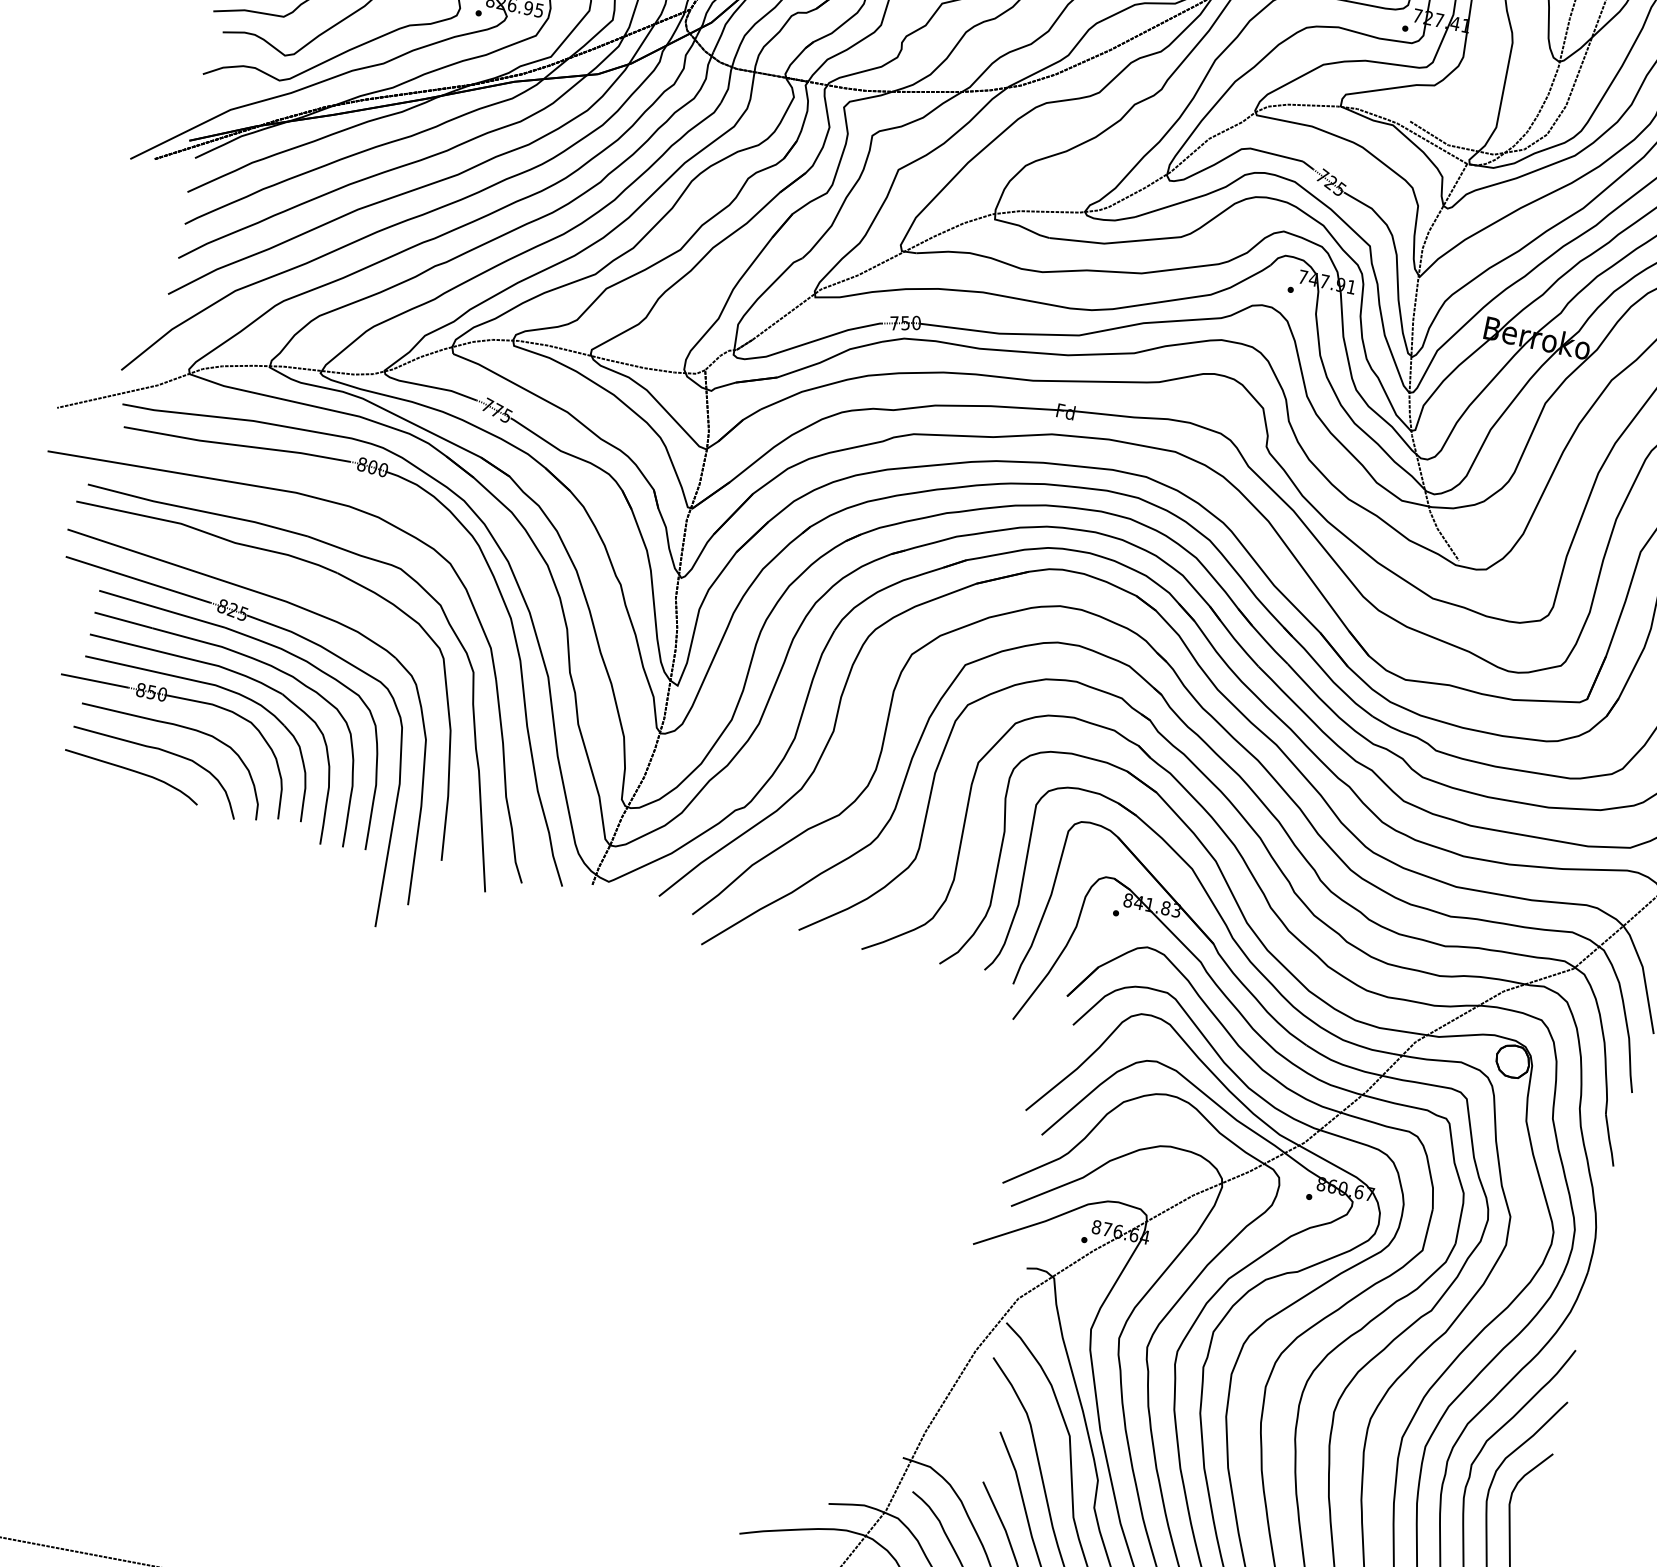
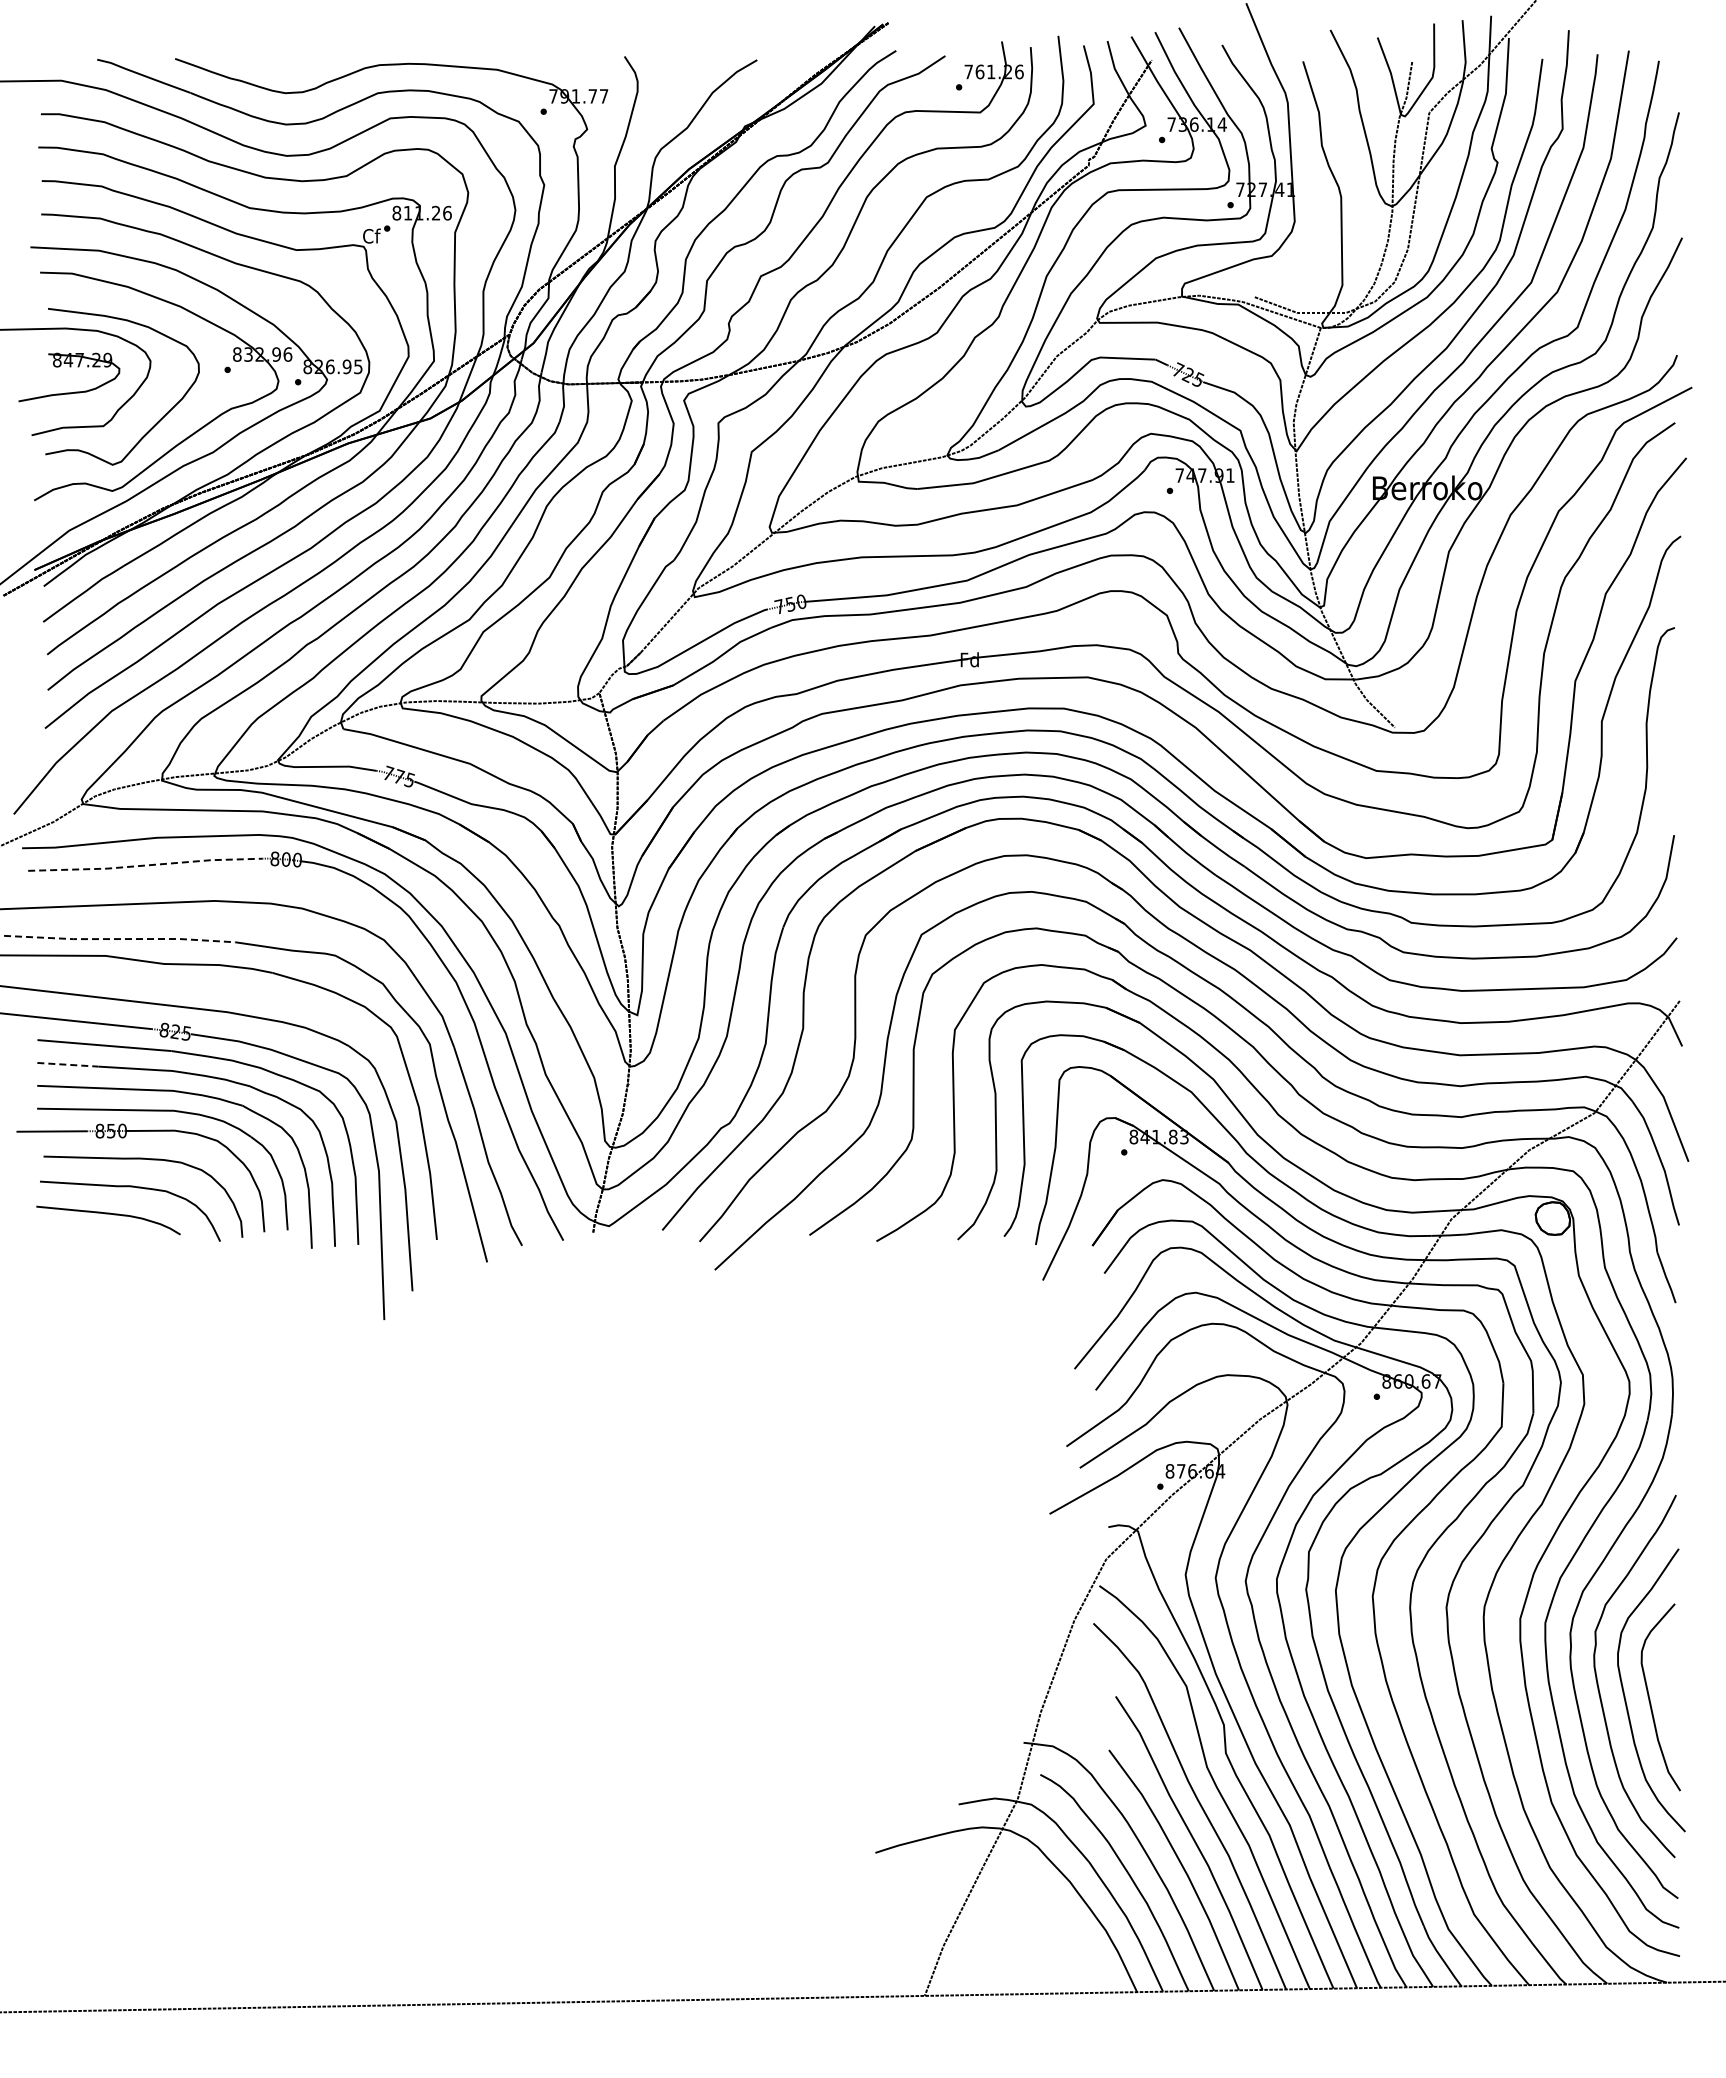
line: (237, 445) -> (145, 865), solid -> dashed
line: (197, 510) -> (119, 939), solid -> dashed
line: (124, 620) -> (68, 1064), solid -> dashed

